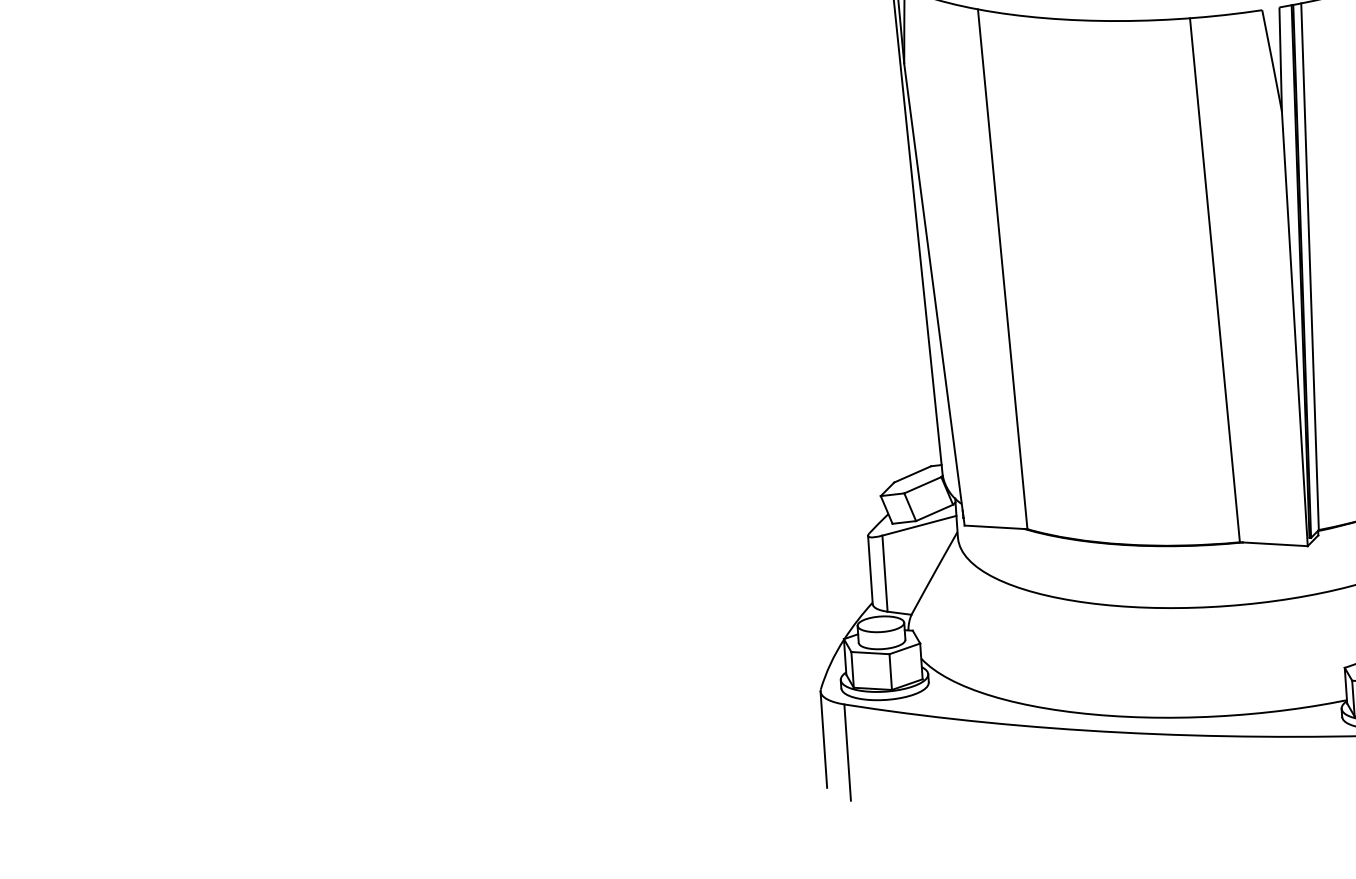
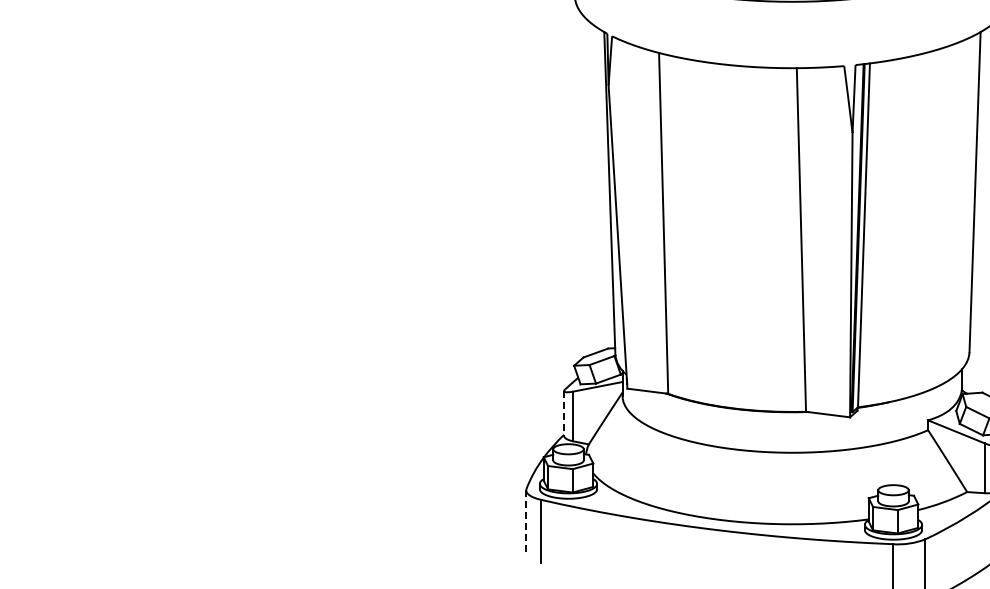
line: (871, 571) -> (564, 414), solid -> dashed
line: (824, 740) -> (526, 522), solid -> dashed

